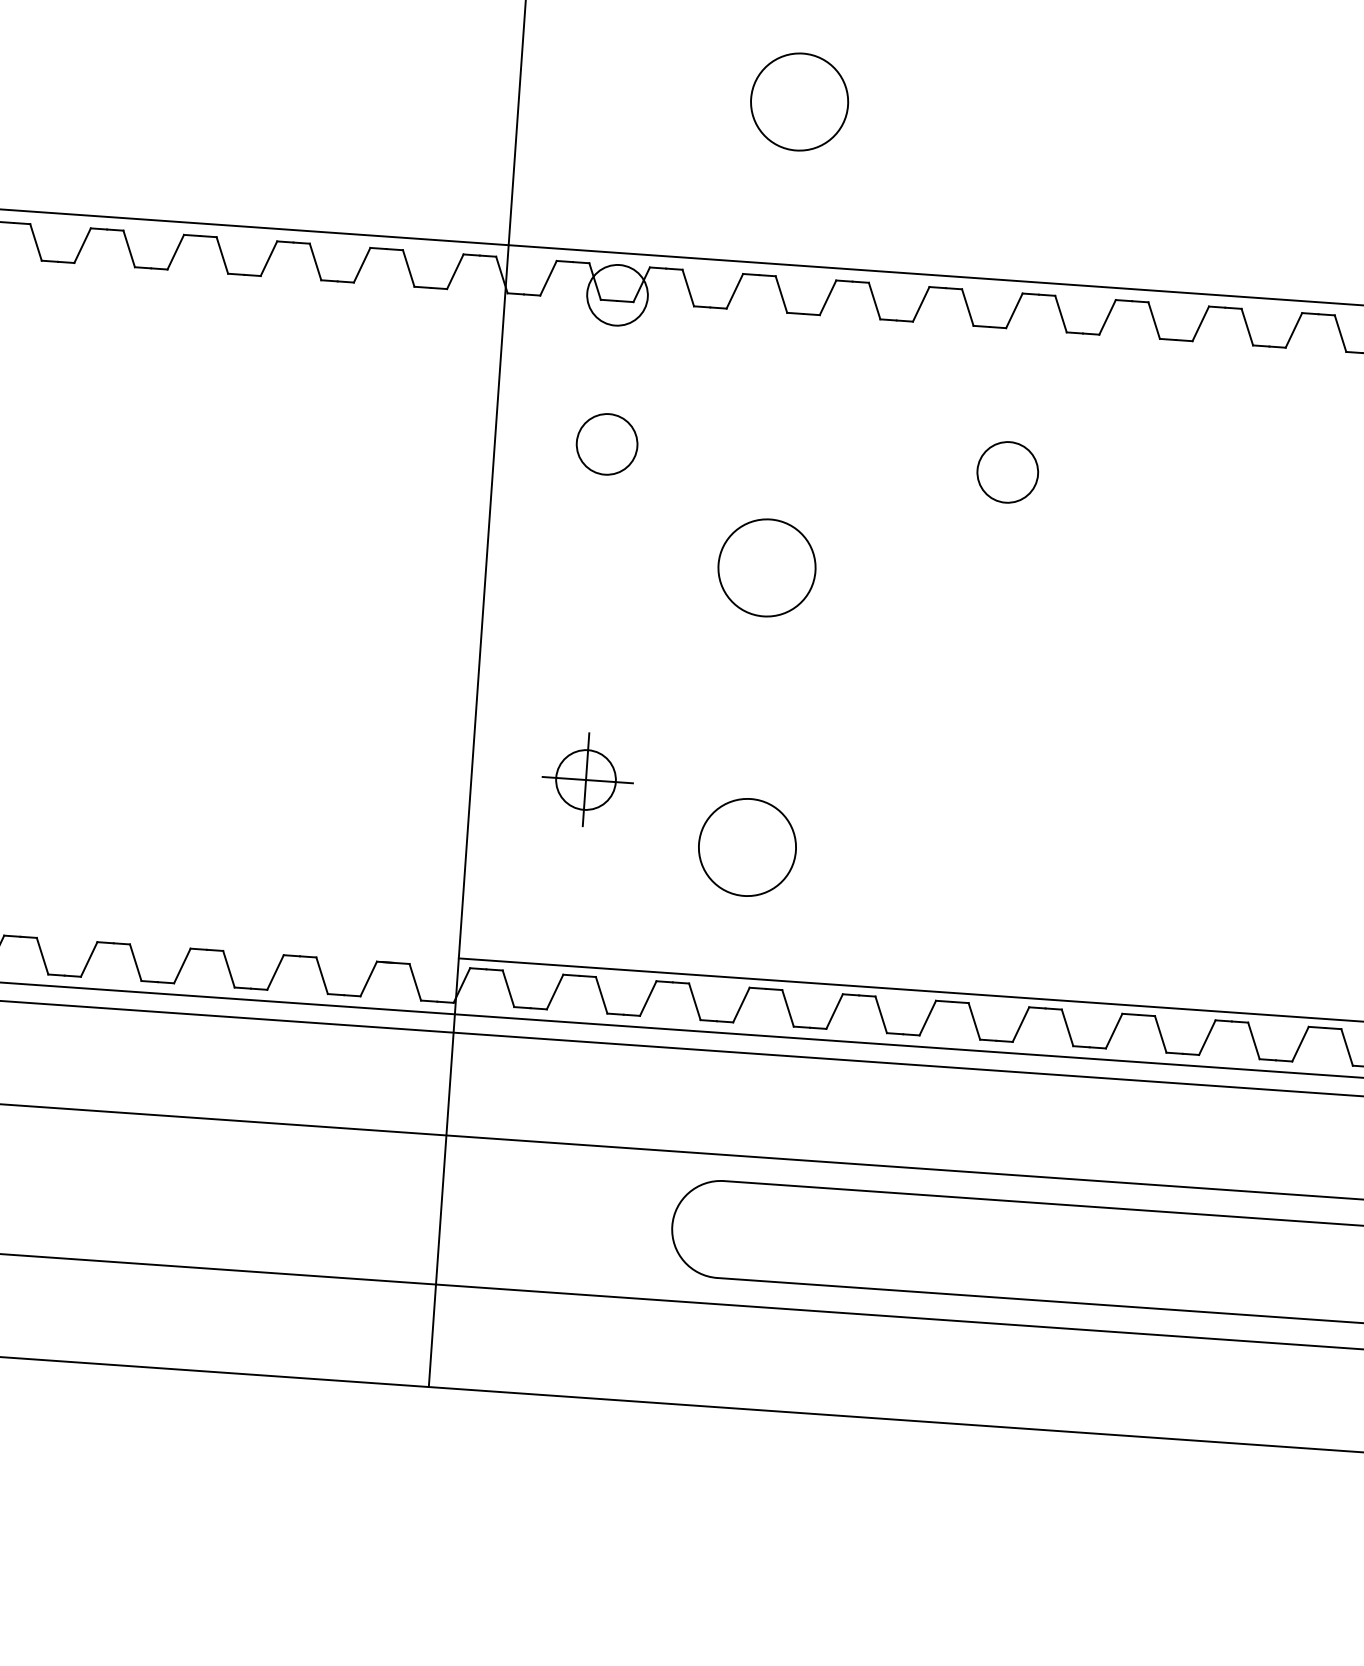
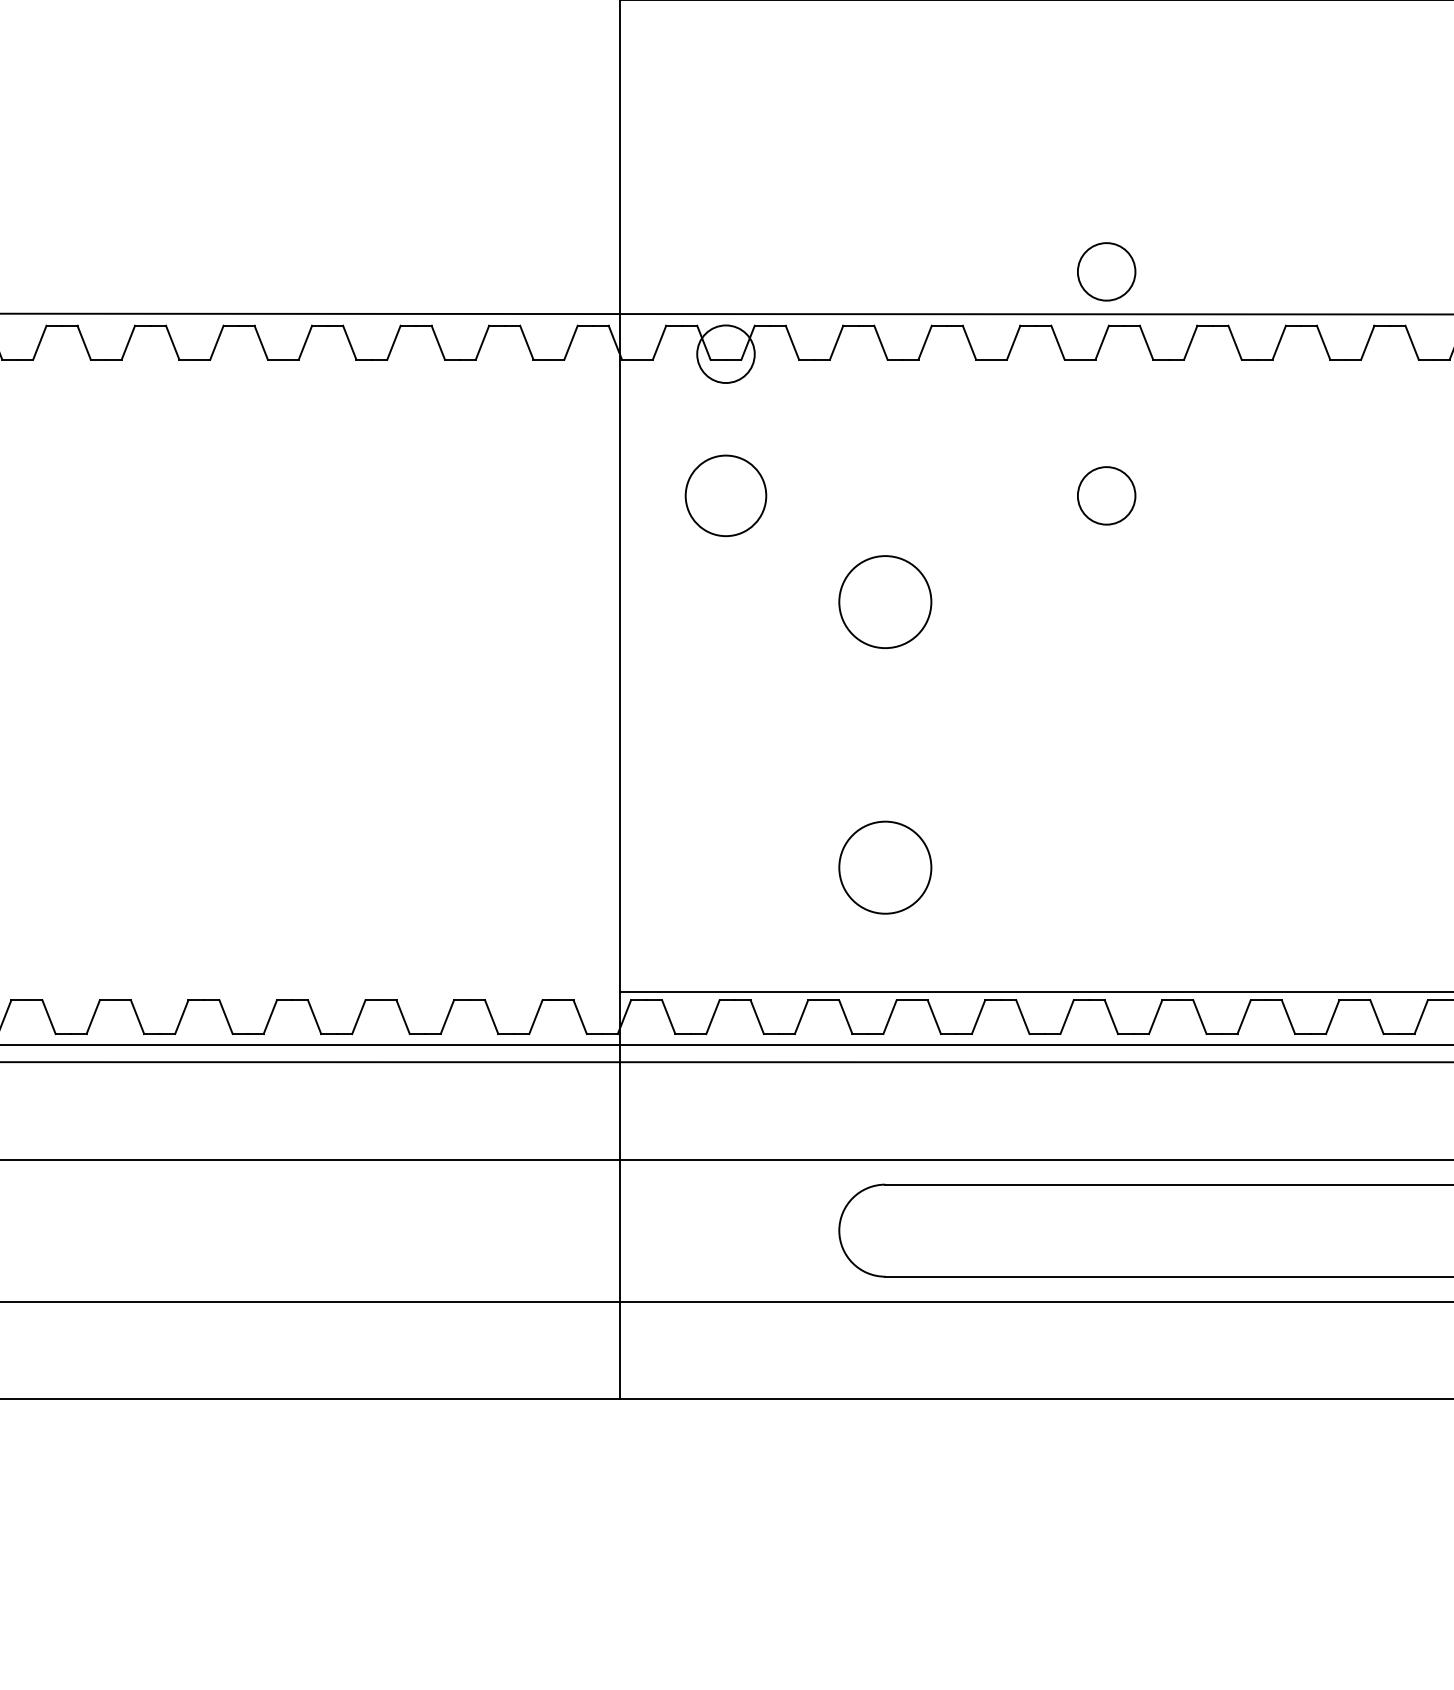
circle: (799, 102) -> (885, 159), removed
circle: (1024, 236) -> (1106, 271), added
circle: (606, 443) -> (725, 495), size x1.4
part: (587, 778) -> (729, 813), removed

